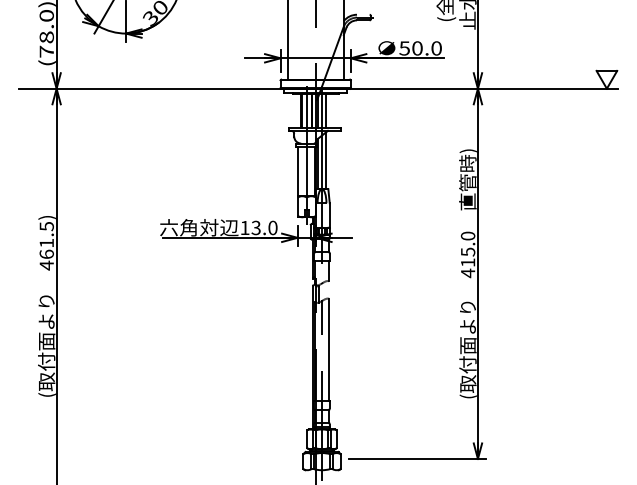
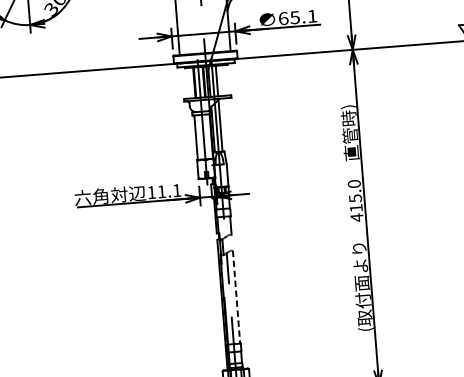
text: (420, 48) -> (297, 17), 50.0 -> 65.1
text: (264, 227) -> (169, 190), 13.0 -> 11.1
line: (329, 350) -> (236, 297), solid -> dashed

